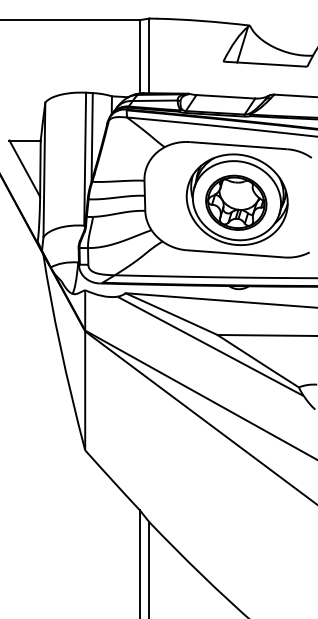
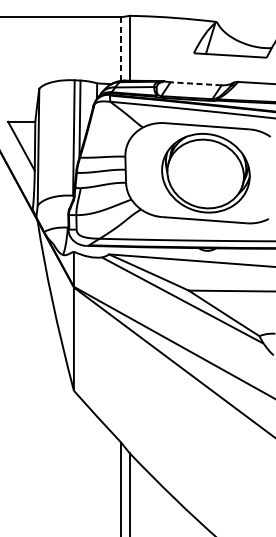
line: (139, 56) -> (121, 48), solid -> dashed
line: (225, 96) -> (195, 83), solid -> dashed
part: (236, 202) -> (205, 175), removed

